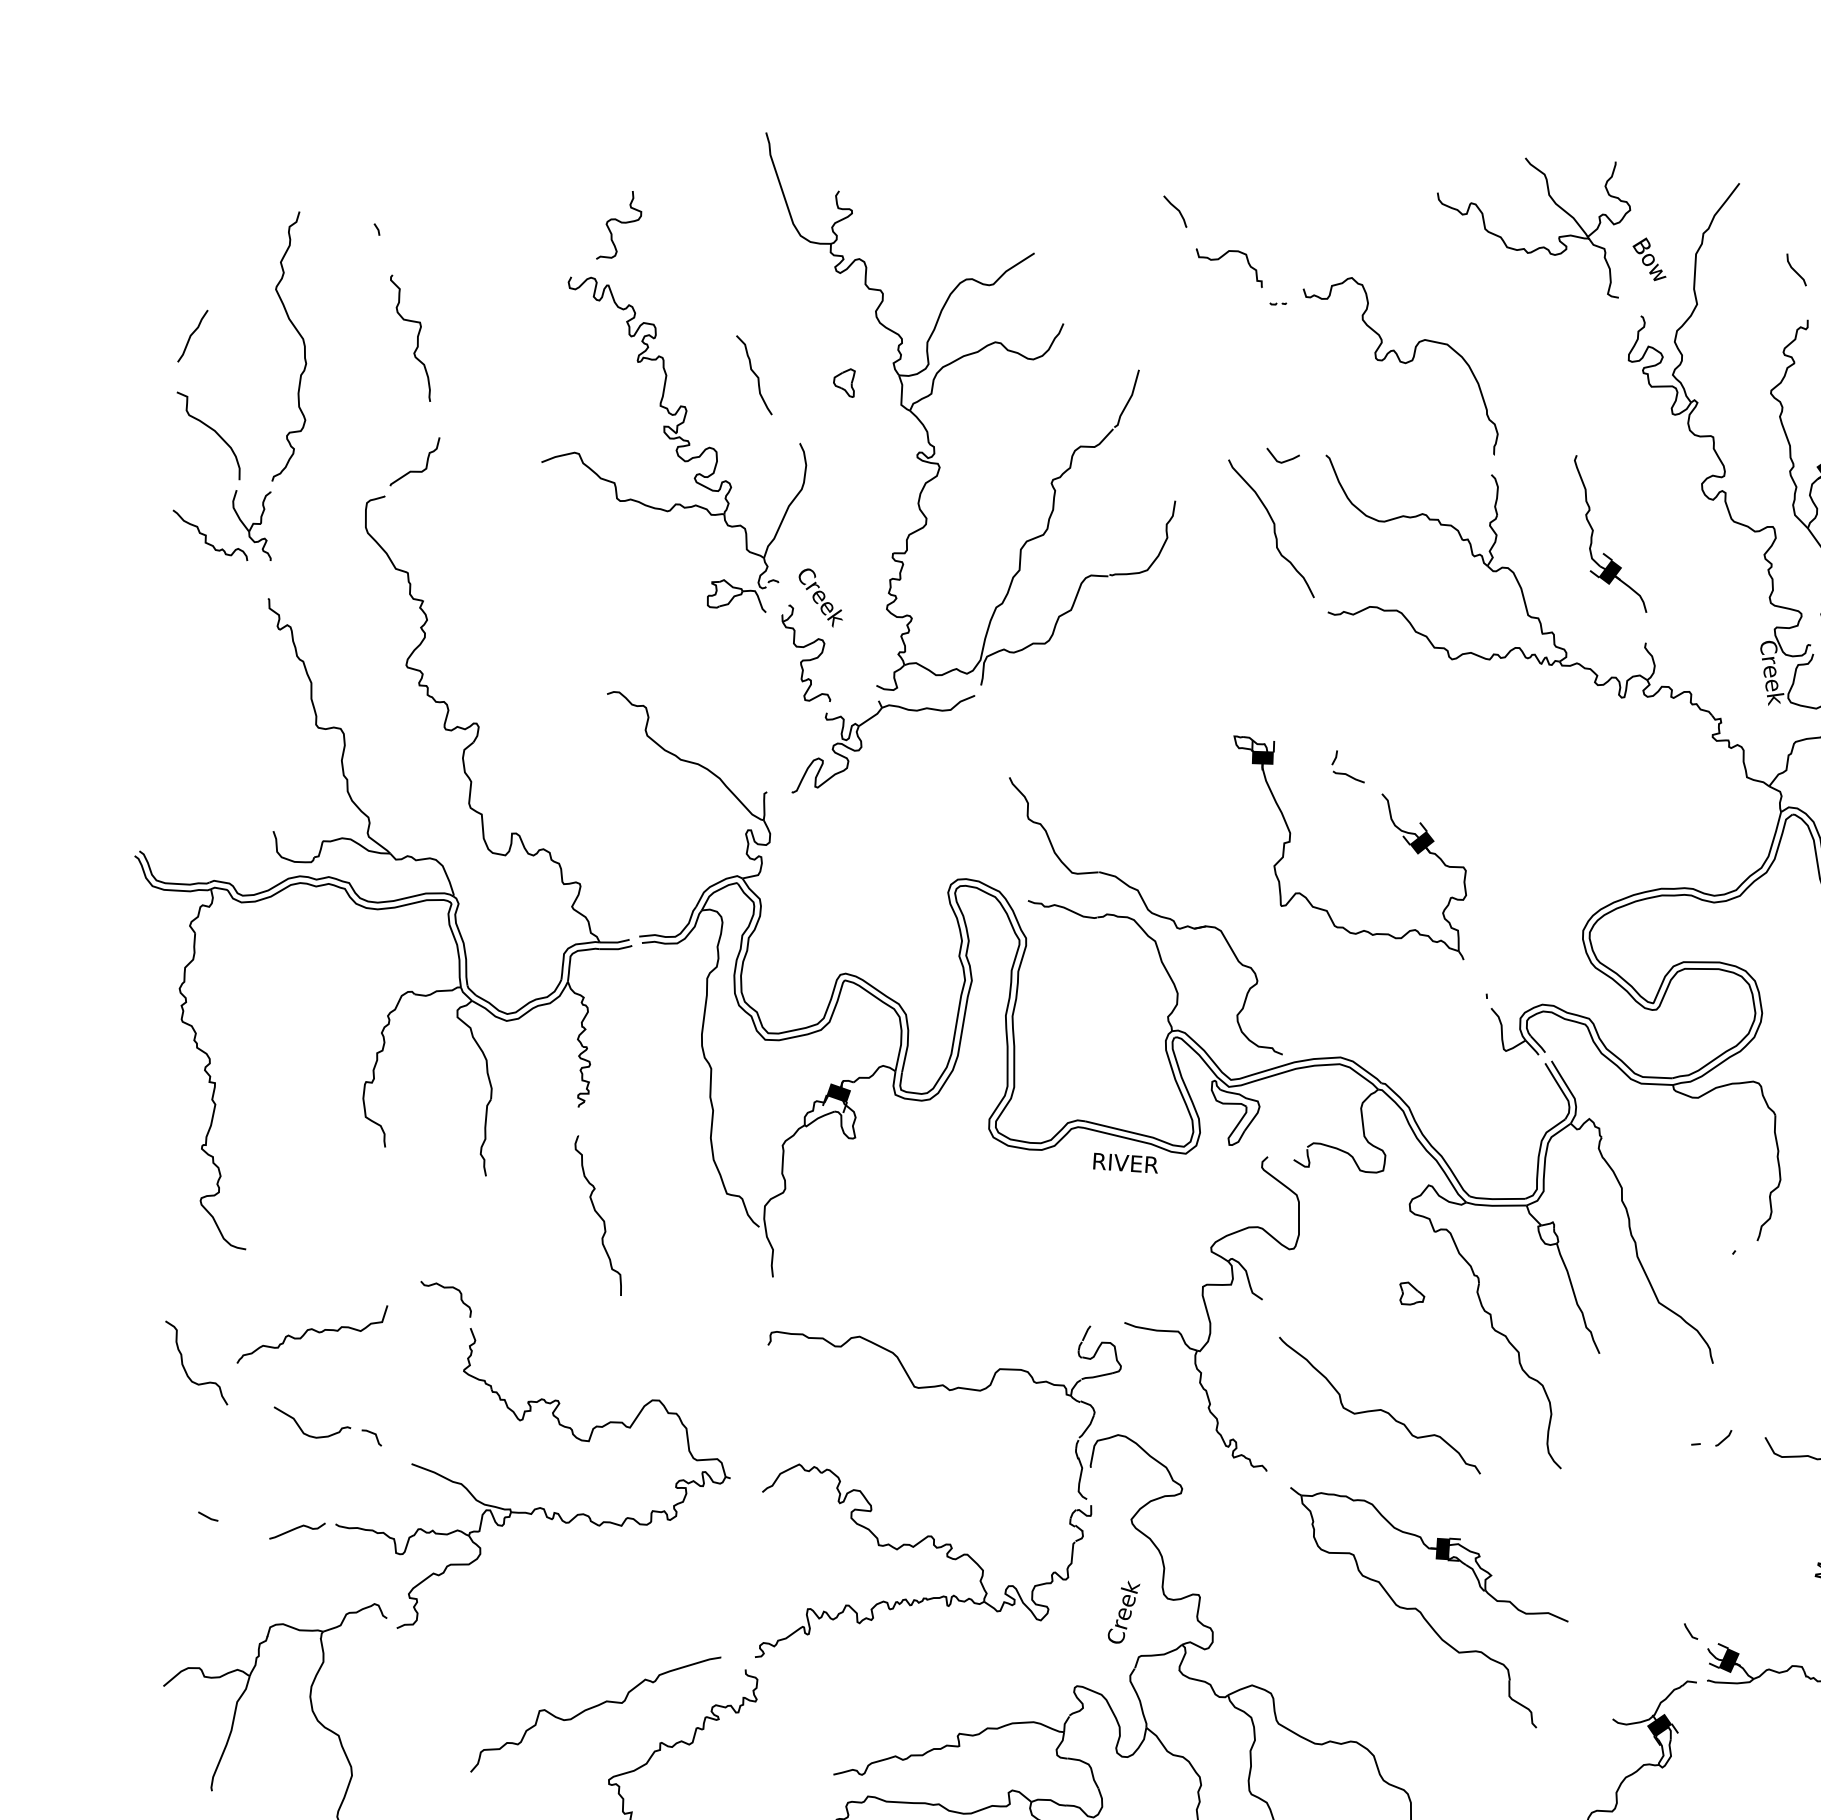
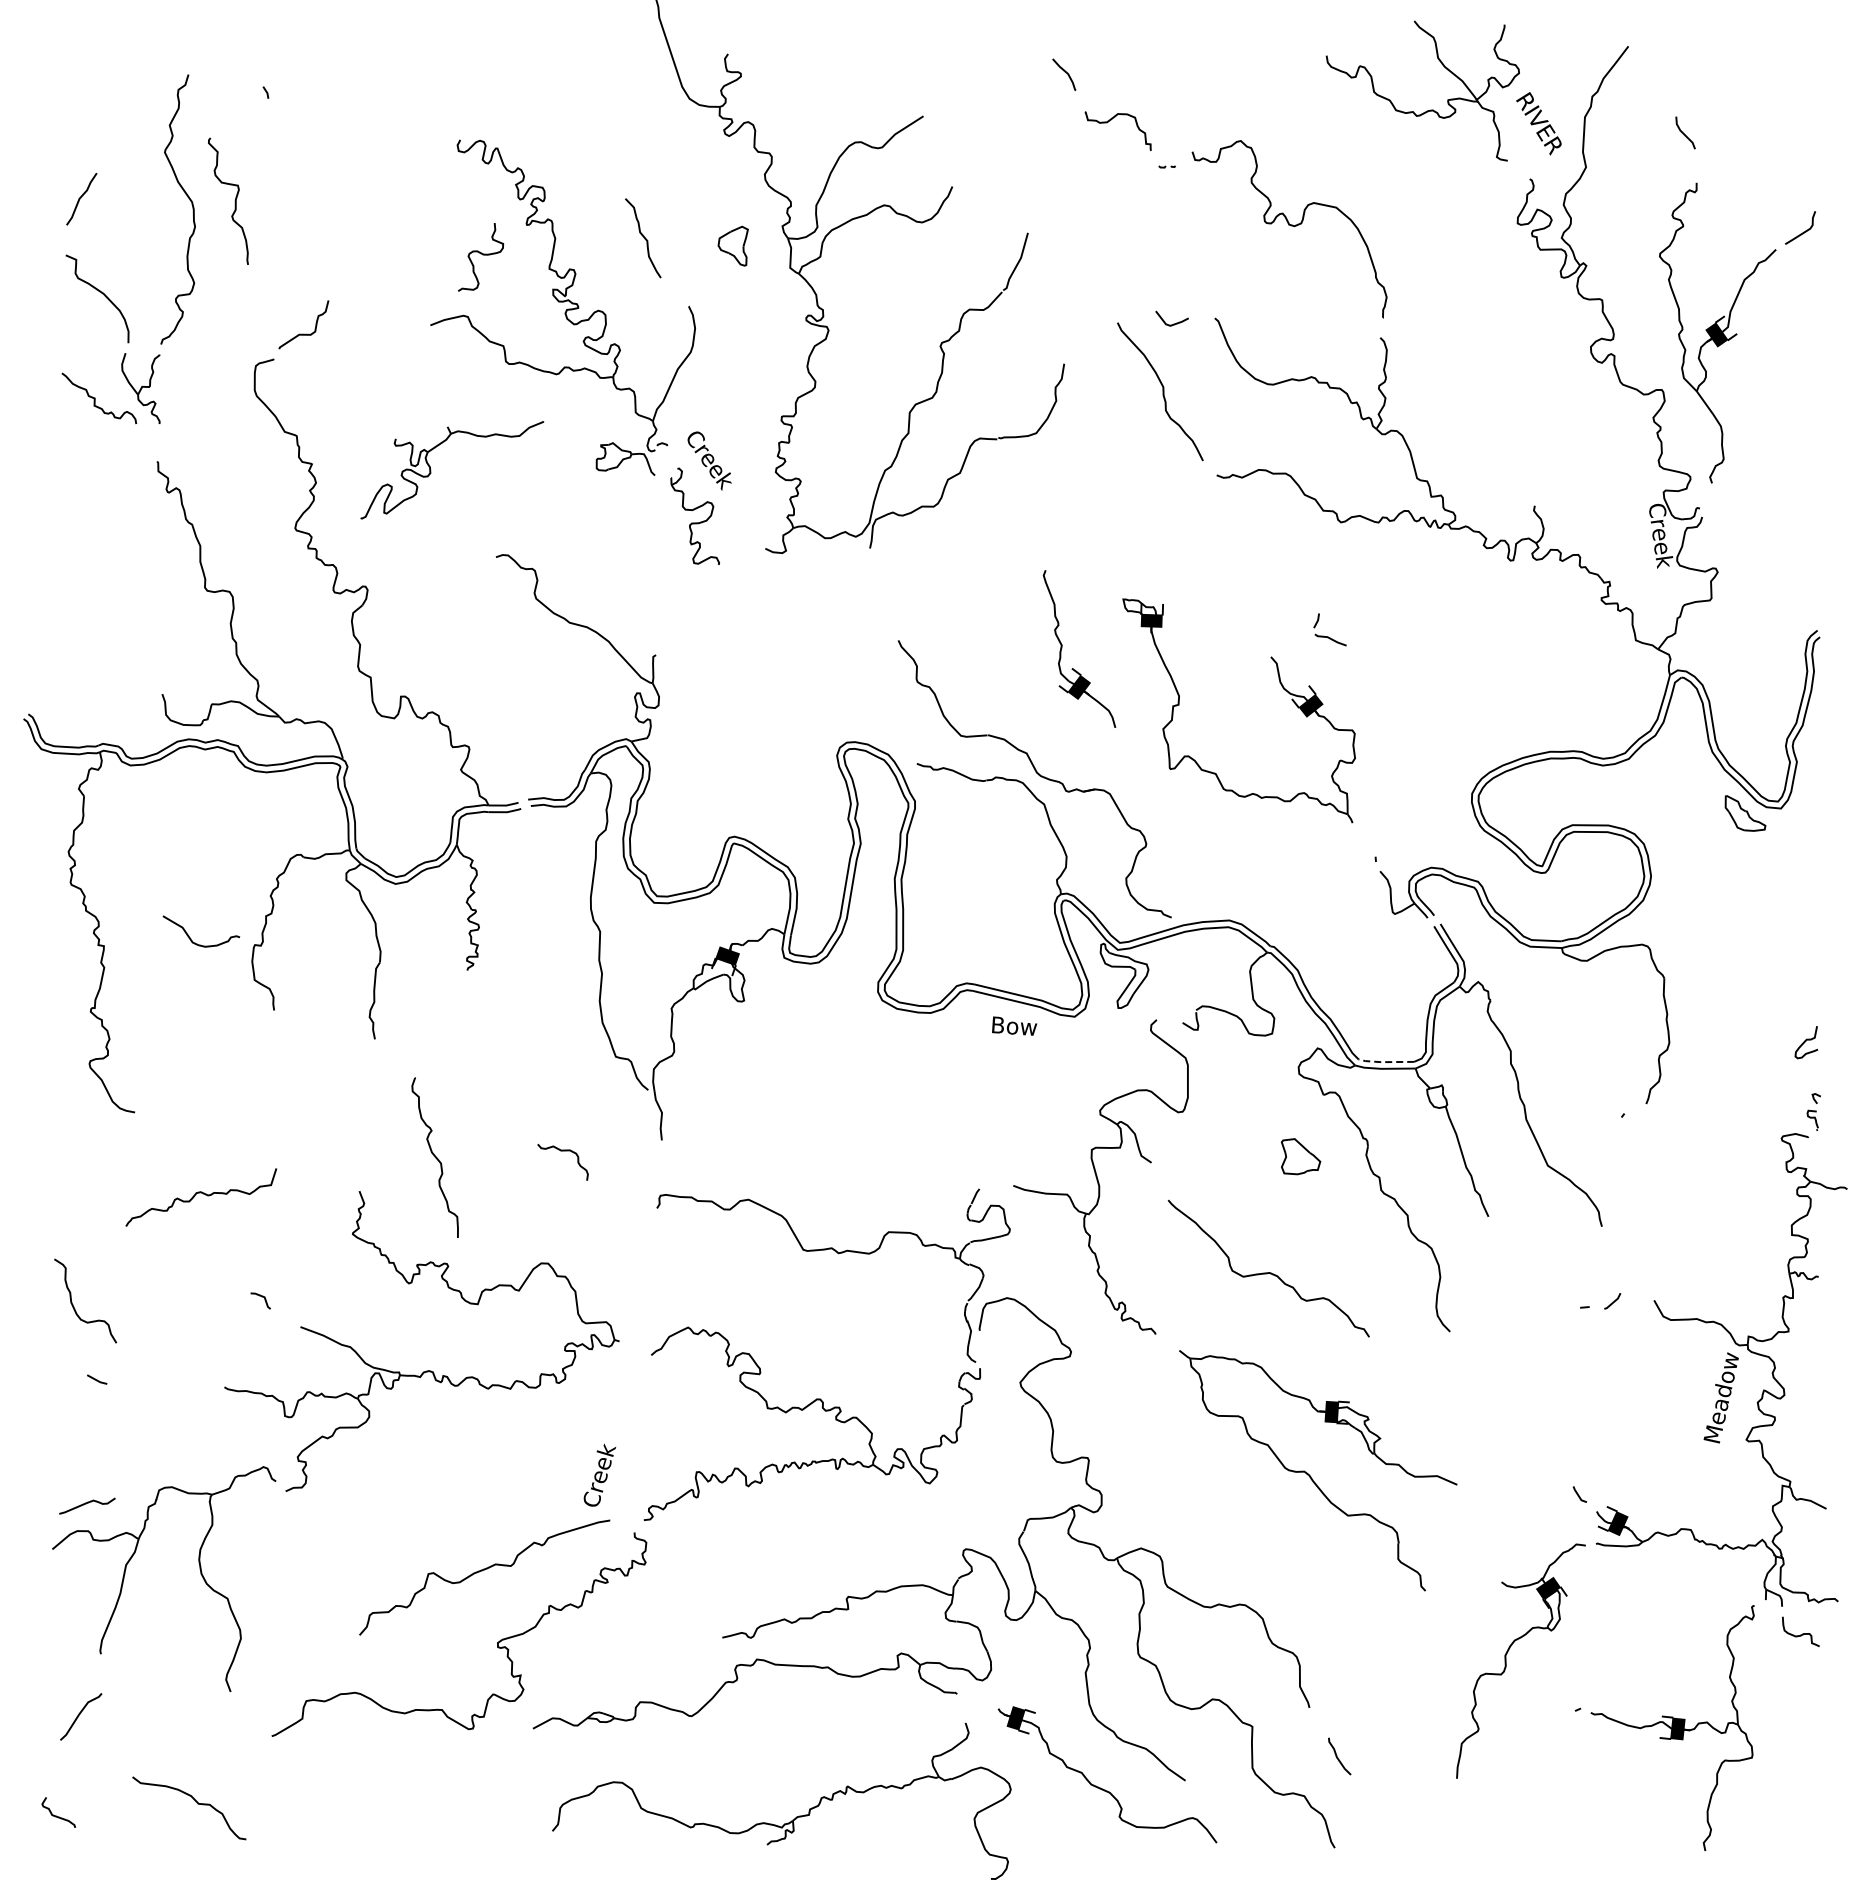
curve: (620, 223) -> (482, 255), moved
text: (1649, 260) -> (1538, 123), Bow -> RIVER
curve: (416, 337) -> (234, 200), moved
part: (844, 382) -> (733, 245), size x1.4
part: (1593, 533) -> (1062, 648), moved
part: (862, 744) -> (431, 470), moved
part: (1346, 773) -> (1328, 636), moved
text: (1125, 1162) -> (1014, 1025), RIVER -> Bow
line: (1495, 1199) -> (1384, 1062), solid -> dashed
curve: (597, 1215) -> (434, 1157), moved
curve: (445, 1288) -> (562, 1151), moved
part: (1412, 1293) -> (1301, 1156), size x1.6
curve: (185, 1368) -> (74, 1306), moved
curve: (302, 1429) -> (191, 938), moved
curve: (296, 1529) -> (86, 1504), moved
text: (1123, 1611) -> (599, 1474), moved

